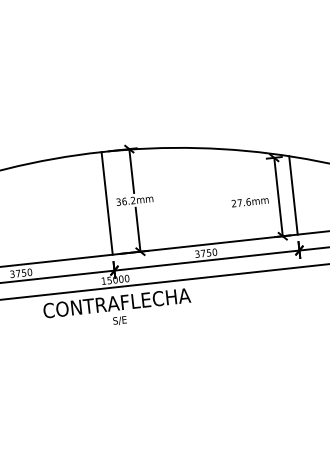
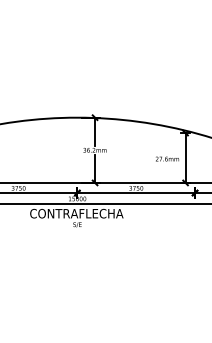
line: (294, 194) -> (195, 157), removed
line: (107, 202) -> (77, 149), removed

